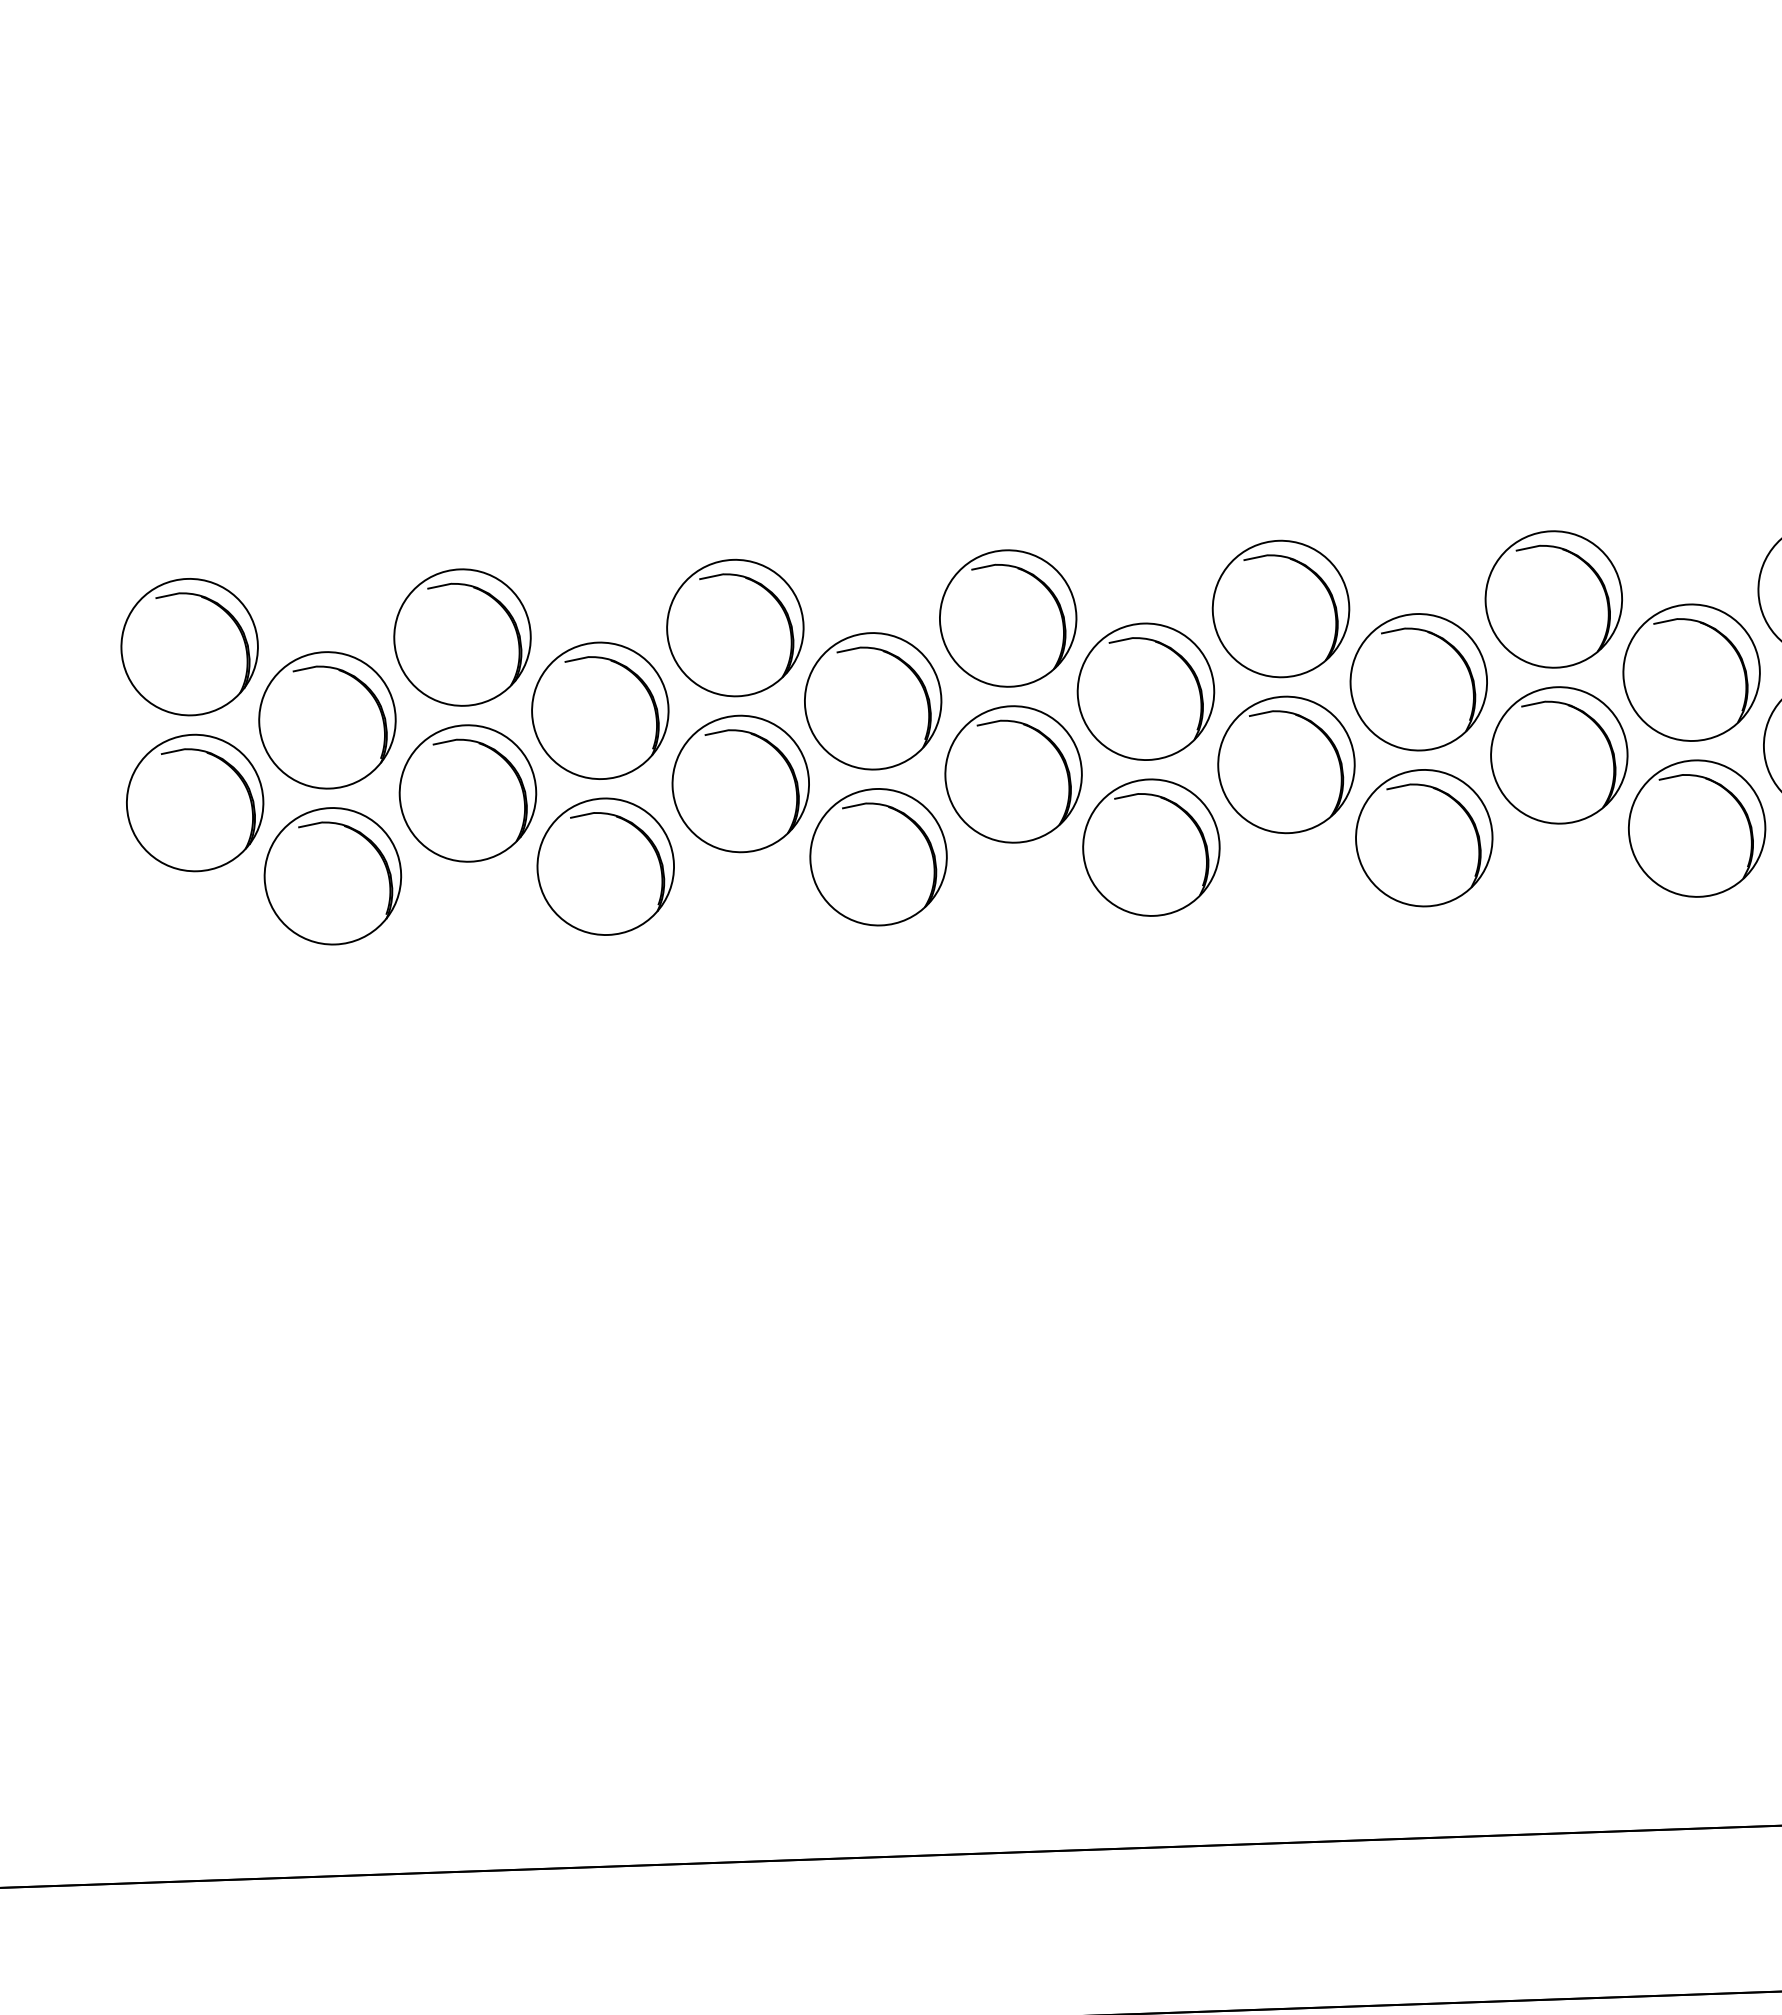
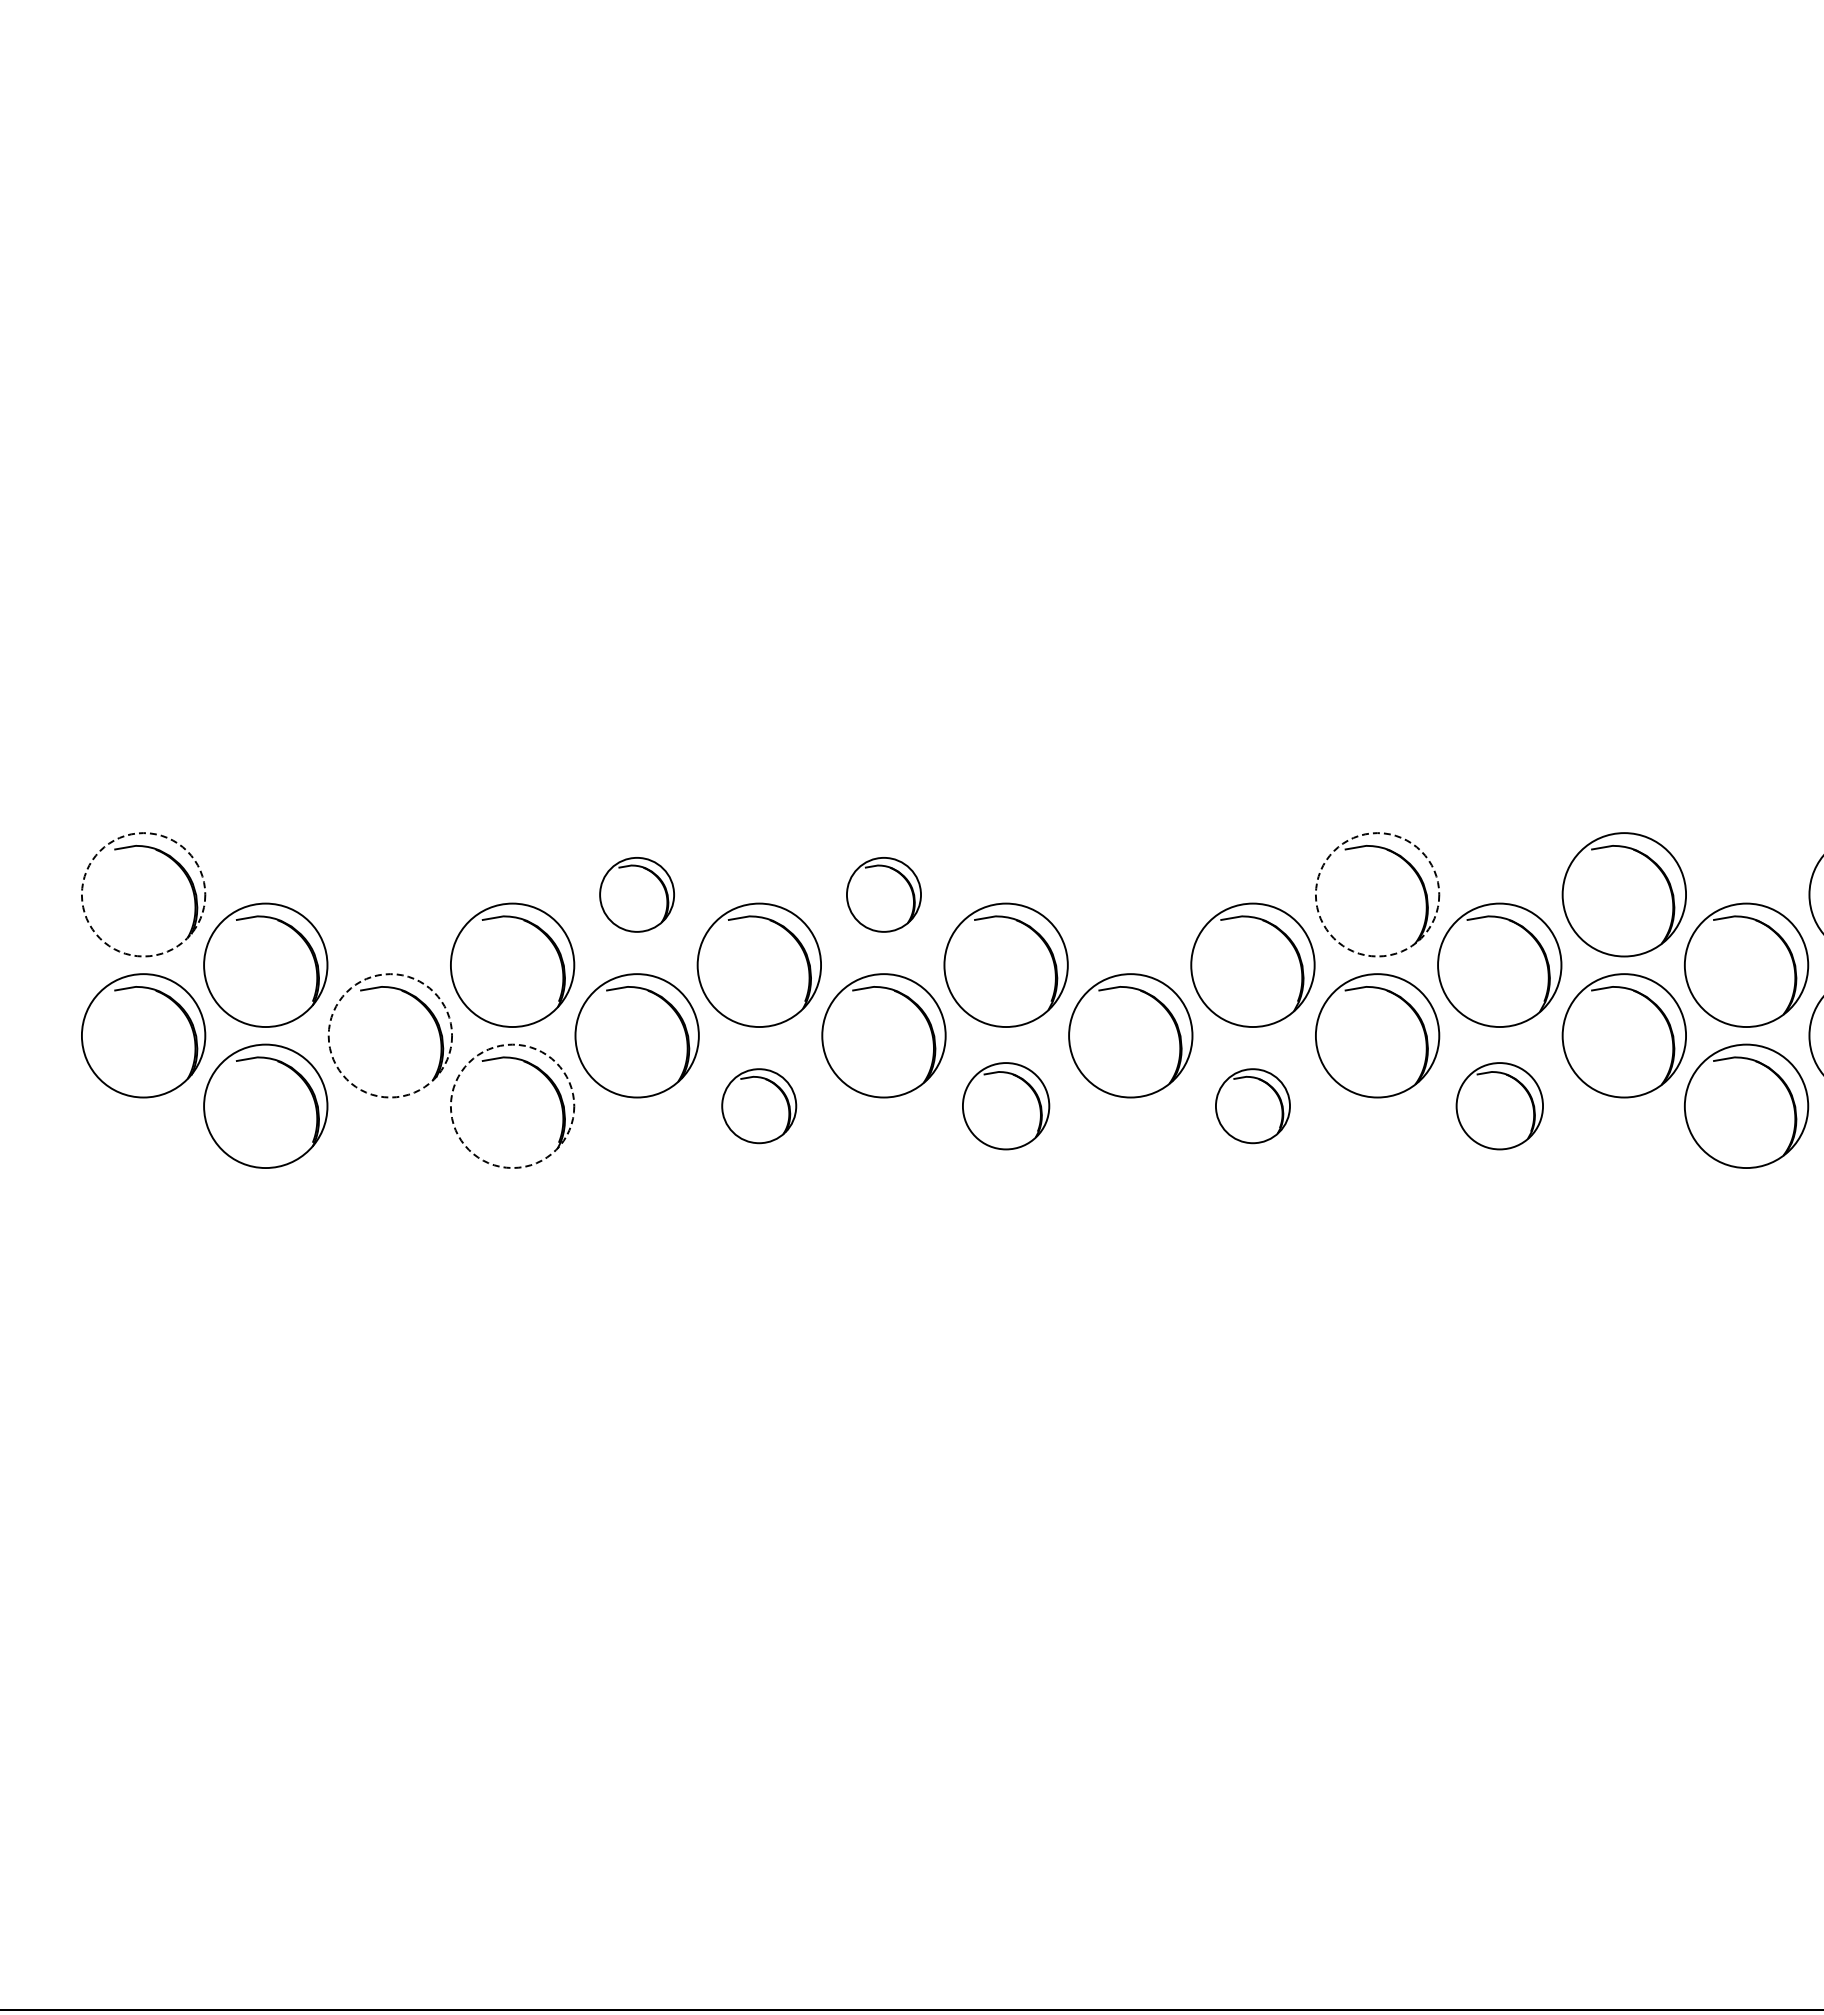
circle: (1553, 599) -> (1377, 894), solid -> dashed
part: (1280, 608) -> (1130, 894), removed
part: (1007, 618) -> (883, 894), size x0.6
part: (734, 627) -> (636, 894), size x0.6
part: (461, 637) -> (389, 894), removed
circle: (189, 646) -> (143, 894), solid -> dashed
circle: (468, 793) -> (390, 1035), solid -> dashed
part: (1696, 827) -> (1499, 1105), size x0.7
part: (1423, 837) -> (1252, 1105), size x0.6
part: (1150, 846) -> (1005, 1105), size x0.7
part: (877, 856) -> (758, 1105), size x0.6
circle: (605, 866) -> (512, 1106), solid -> dashed

